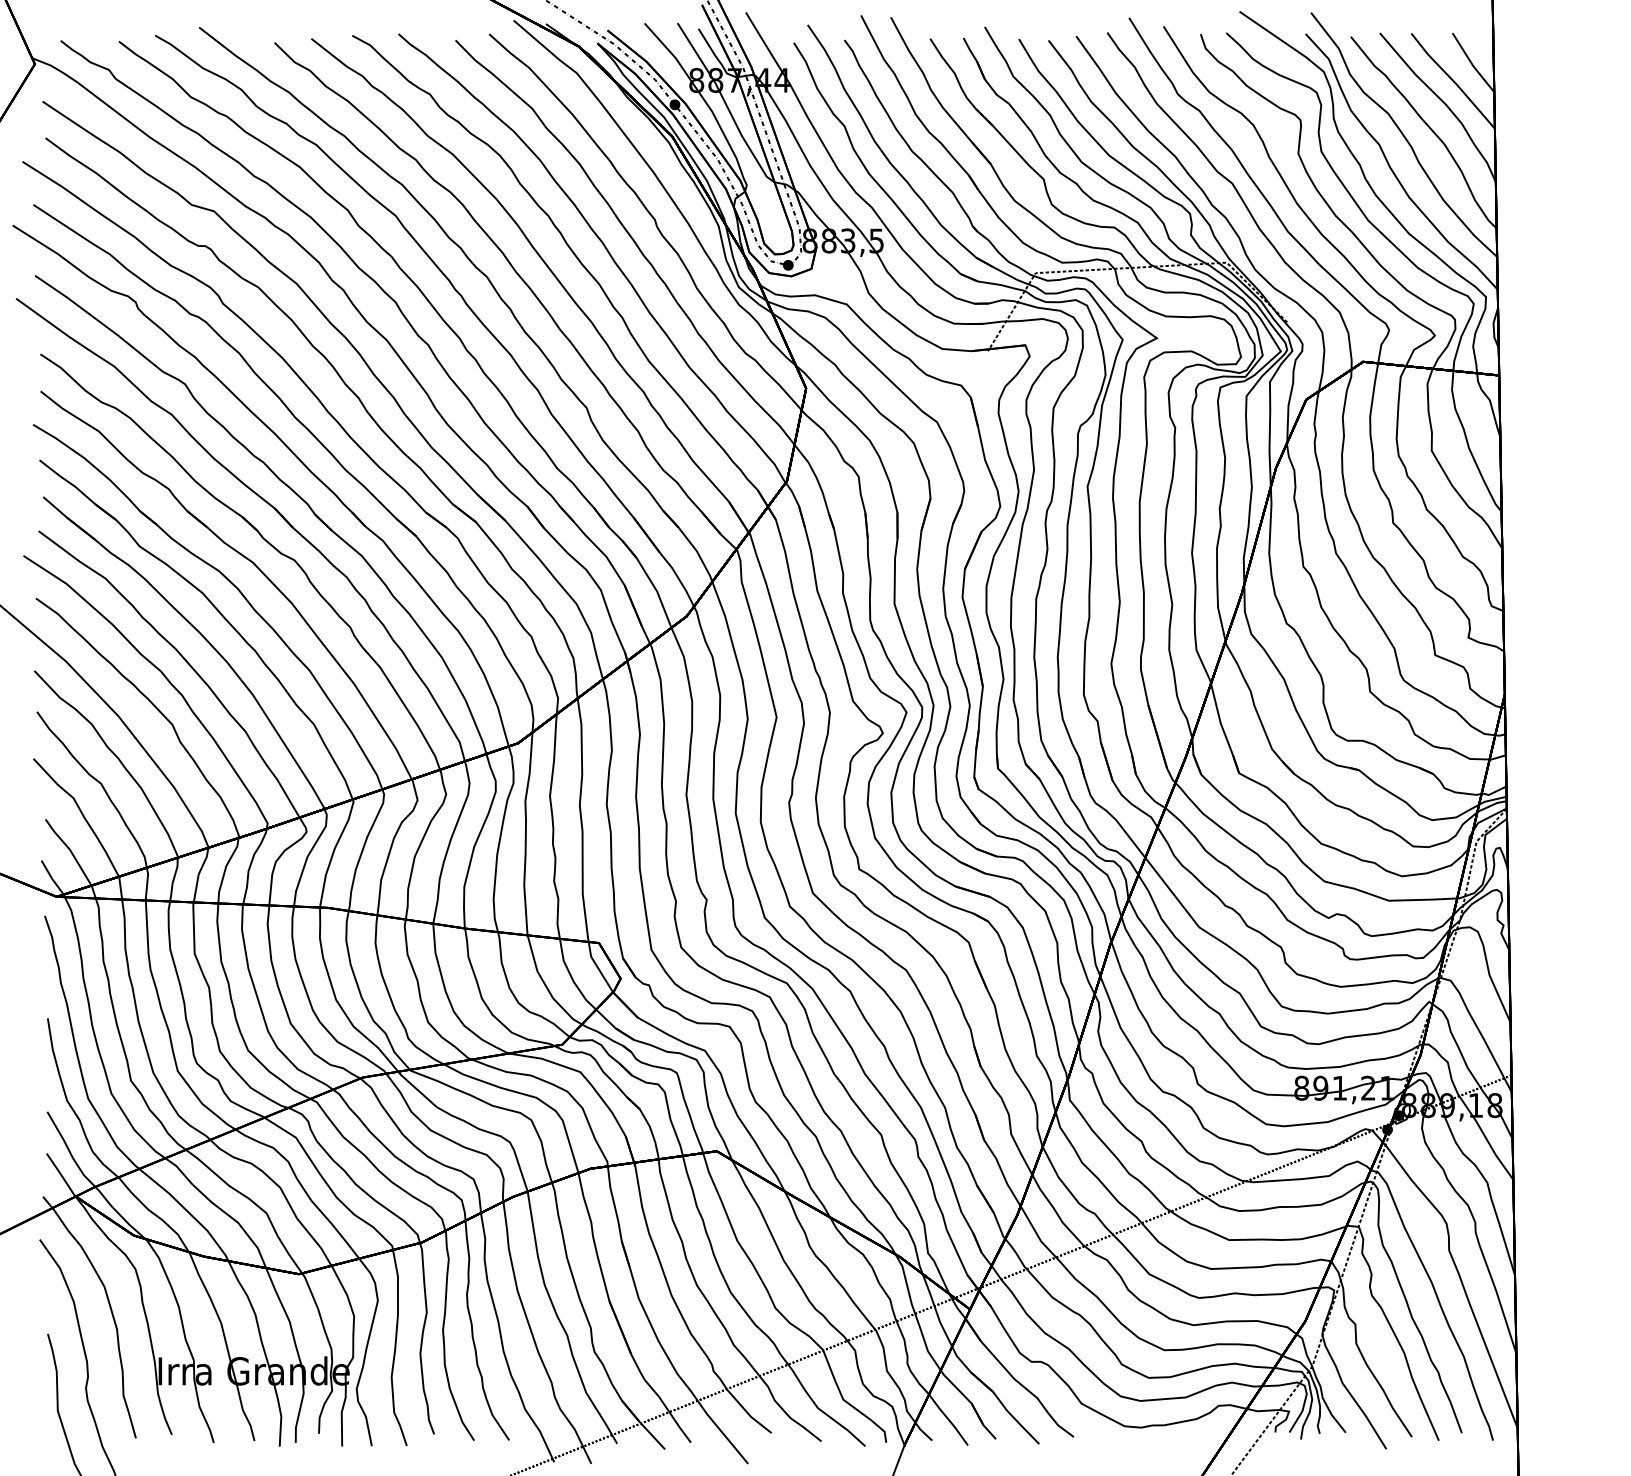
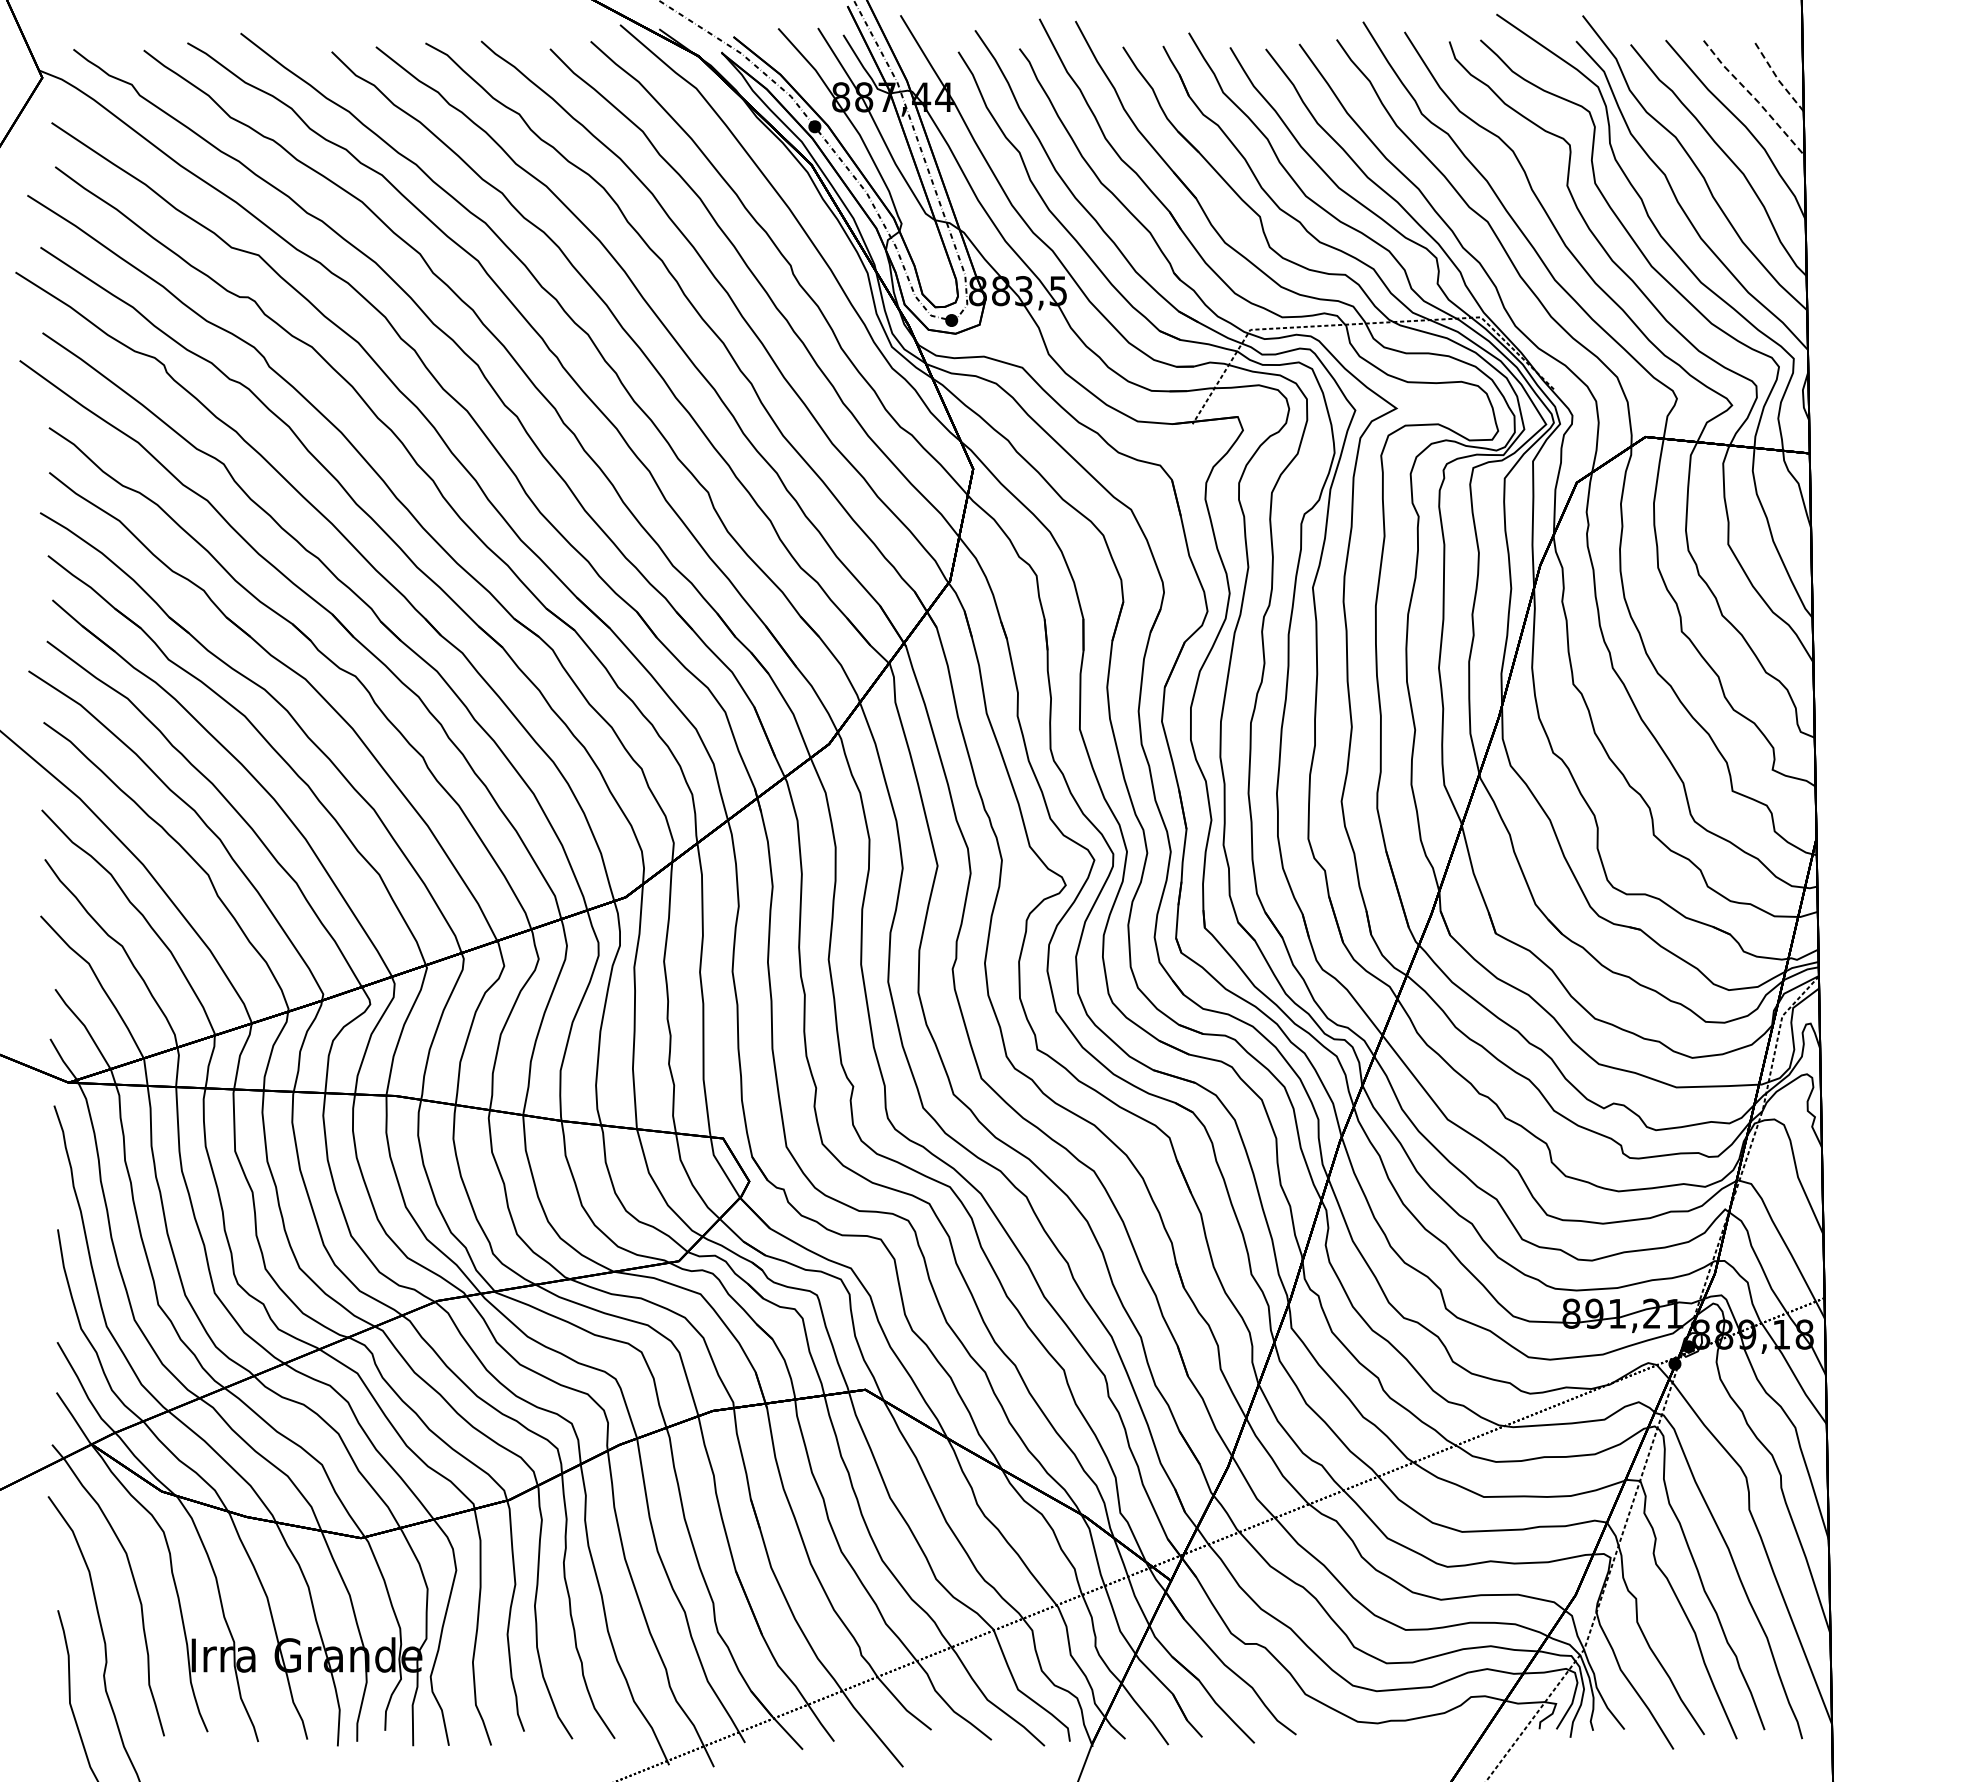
line: (1471, 64) -> (1776, 77), solid -> dashed
line: (1453, 81) -> (1754, 98), solid -> dashed

